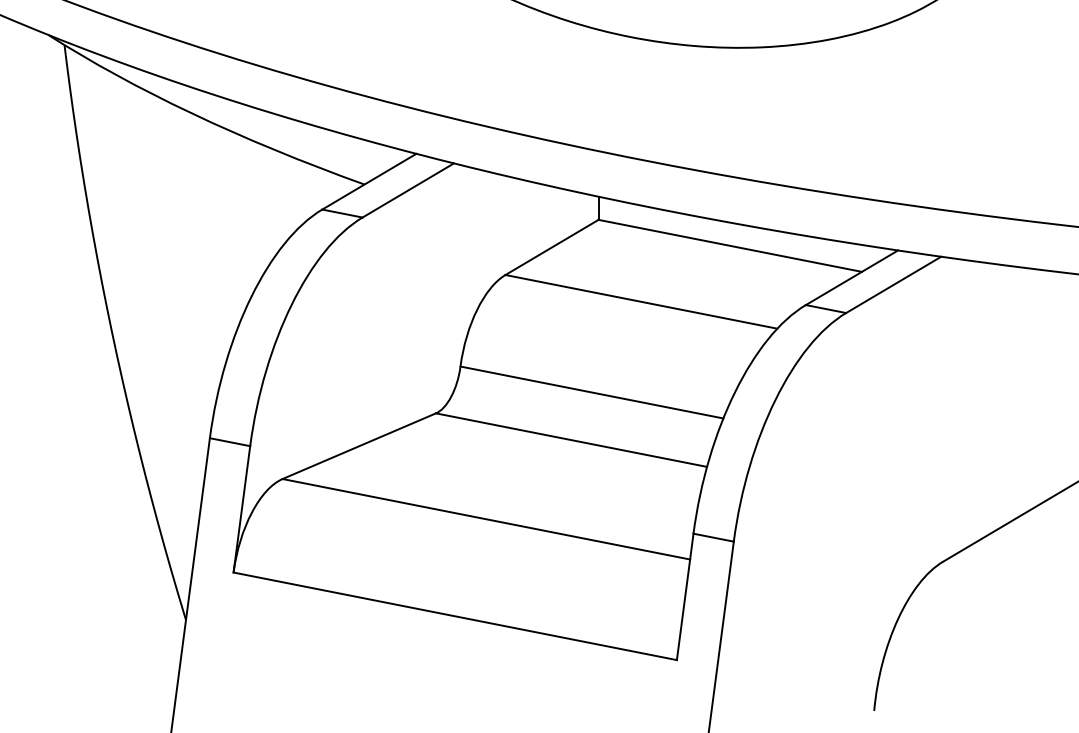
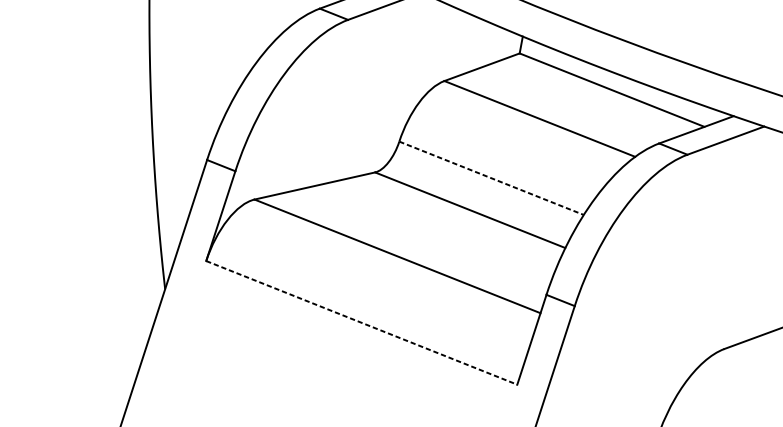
line: (591, 392) -> (491, 178), solid -> dashed
line: (455, 616) -> (361, 323), solid -> dashed

